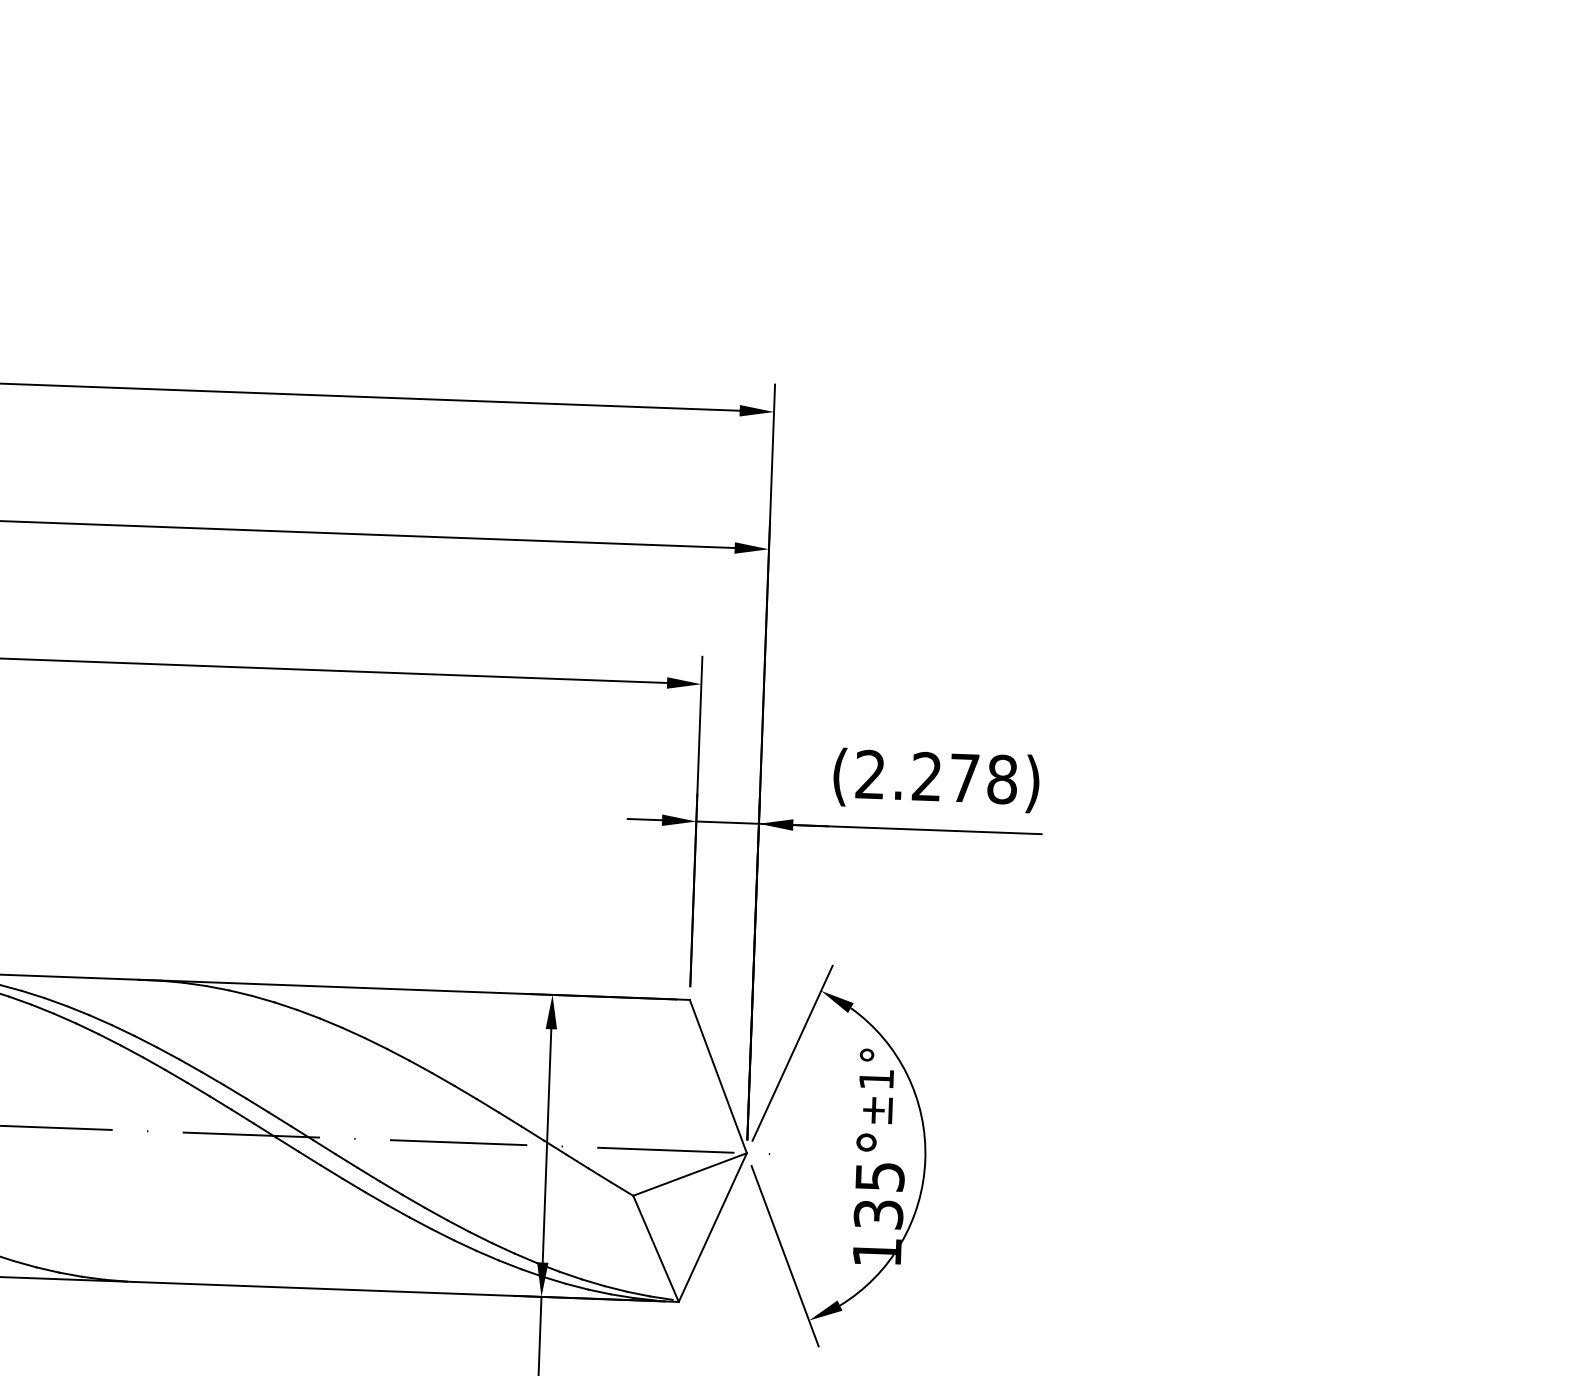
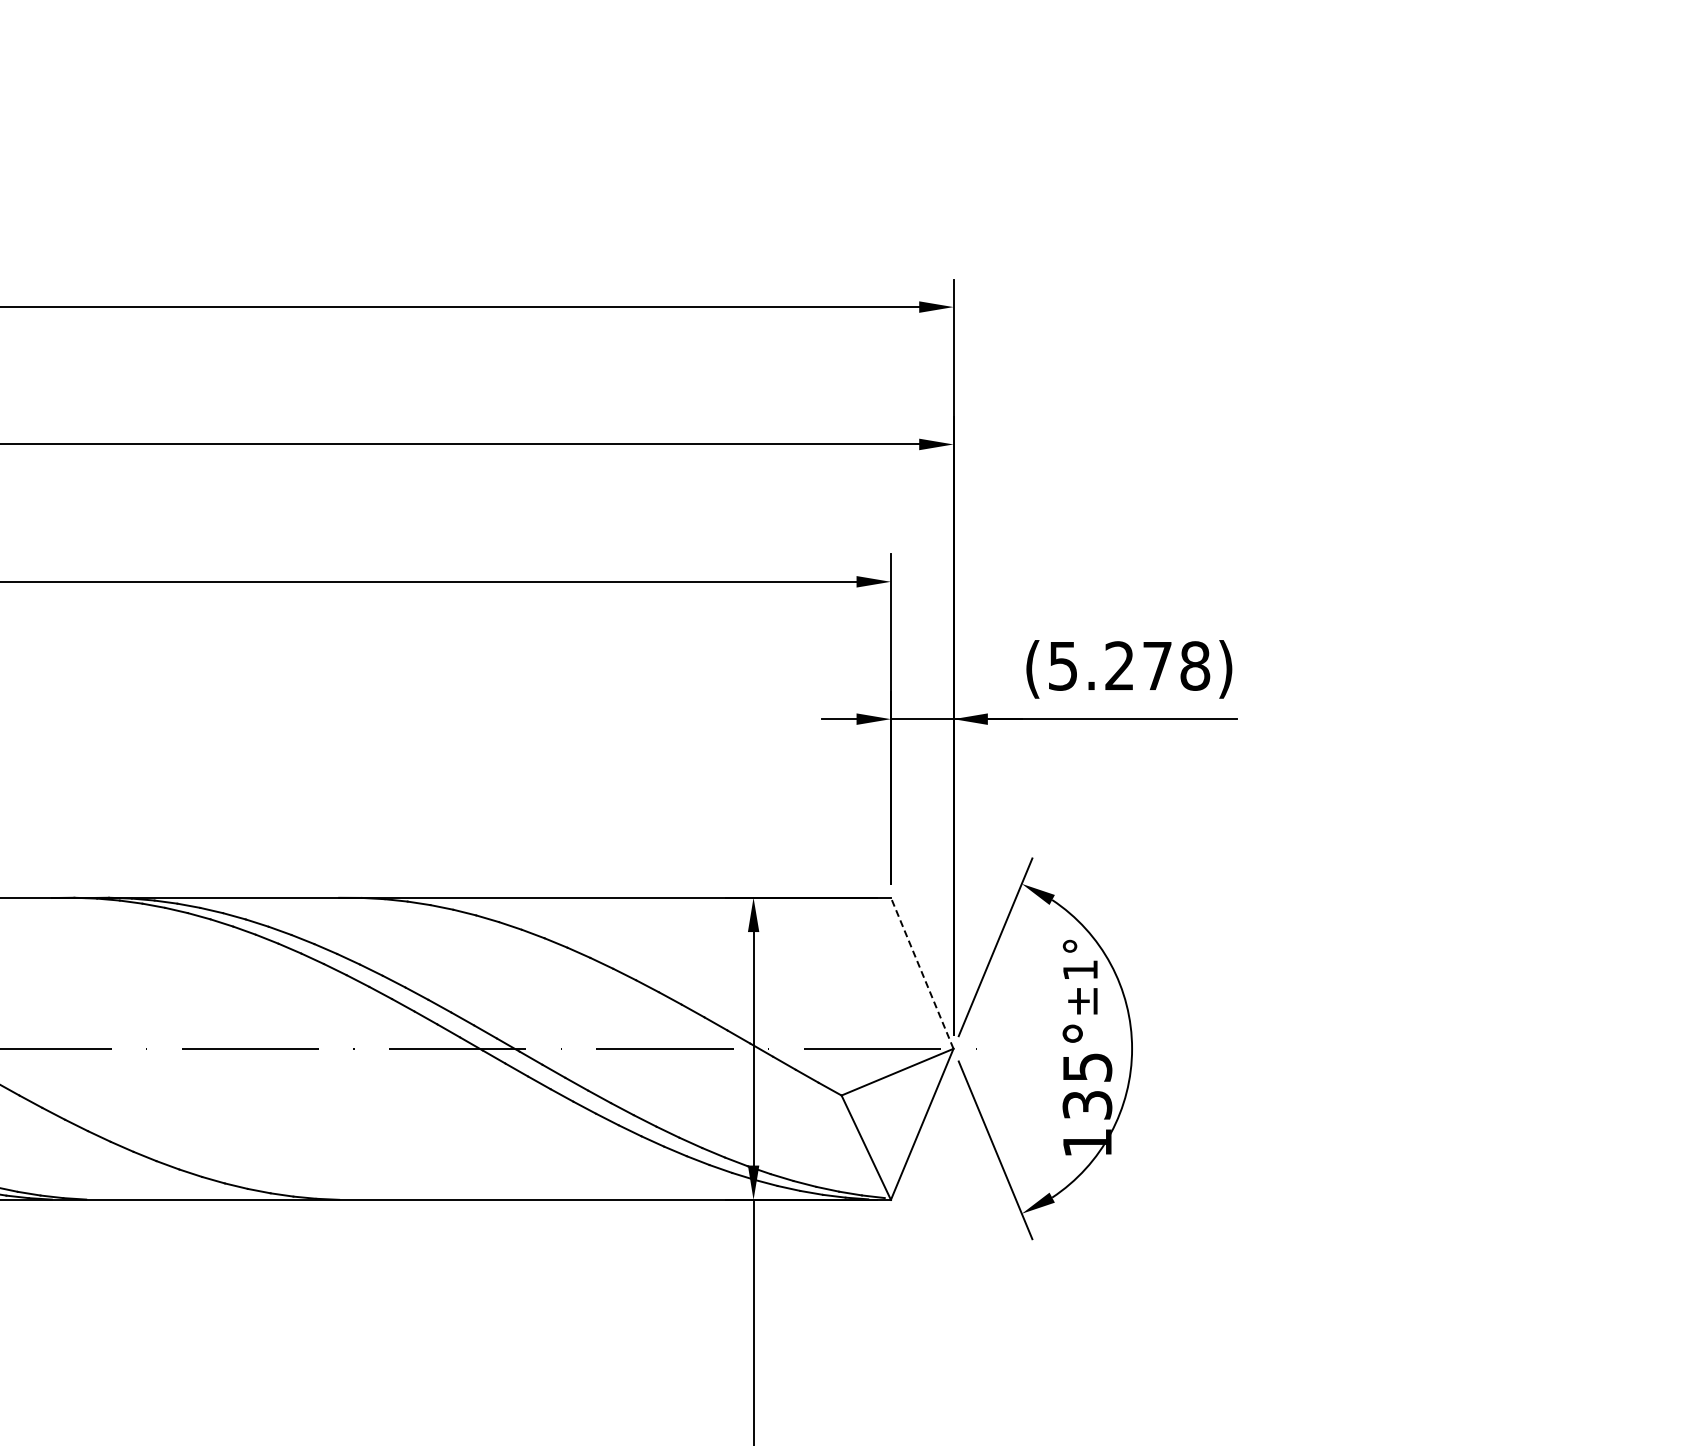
text: (869, 774) -> (1062, 665), (2.278) -> (5.278)
line: (718, 1076) -> (922, 973), solid -> dashed

